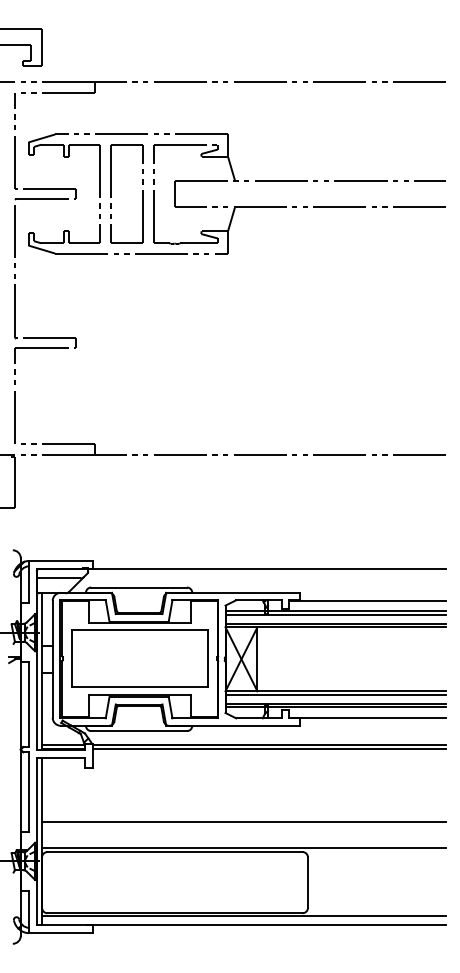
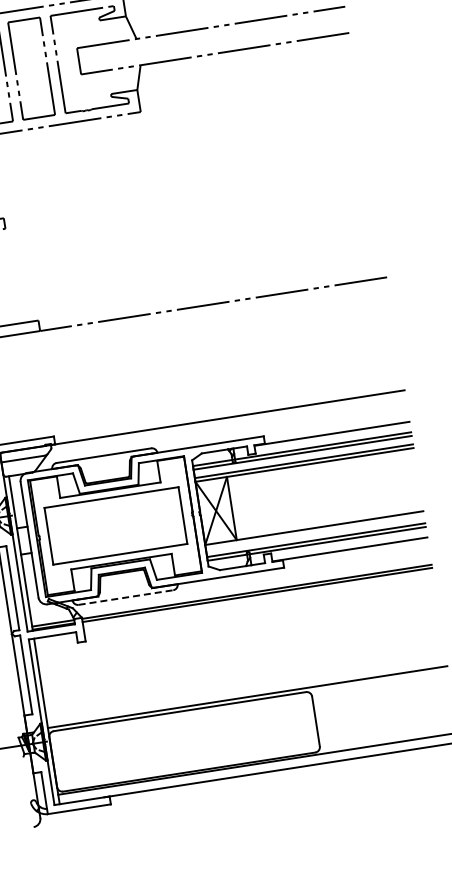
line: (335, 694) -> (314, 531), removed
line: (139, 731) -> (126, 597), solid -> dashed
line: (244, 821) -> (243, 670), removed

